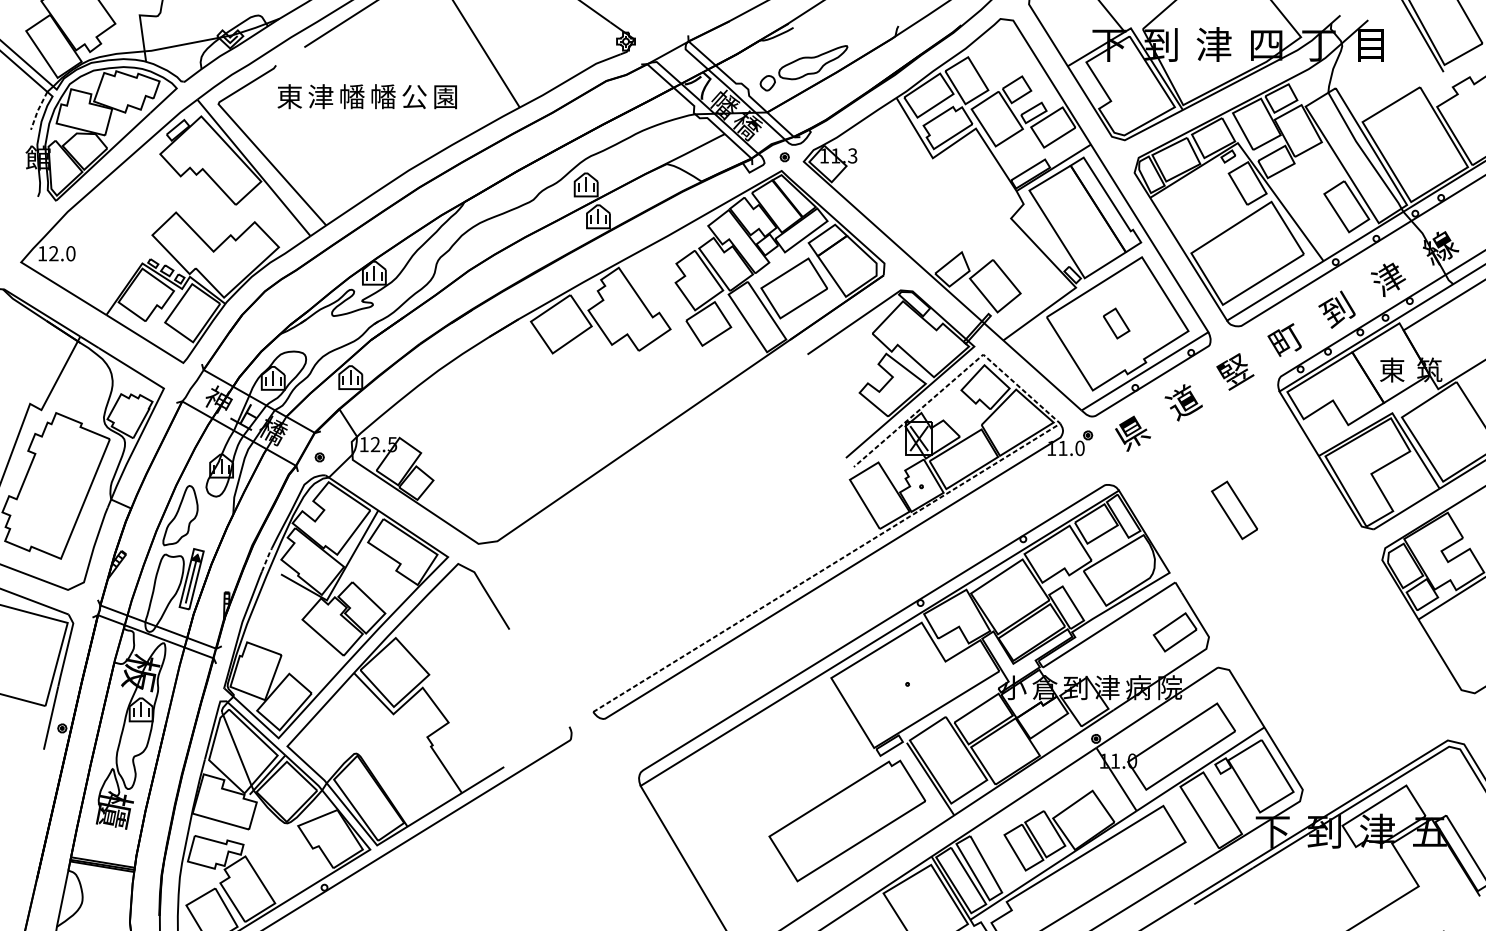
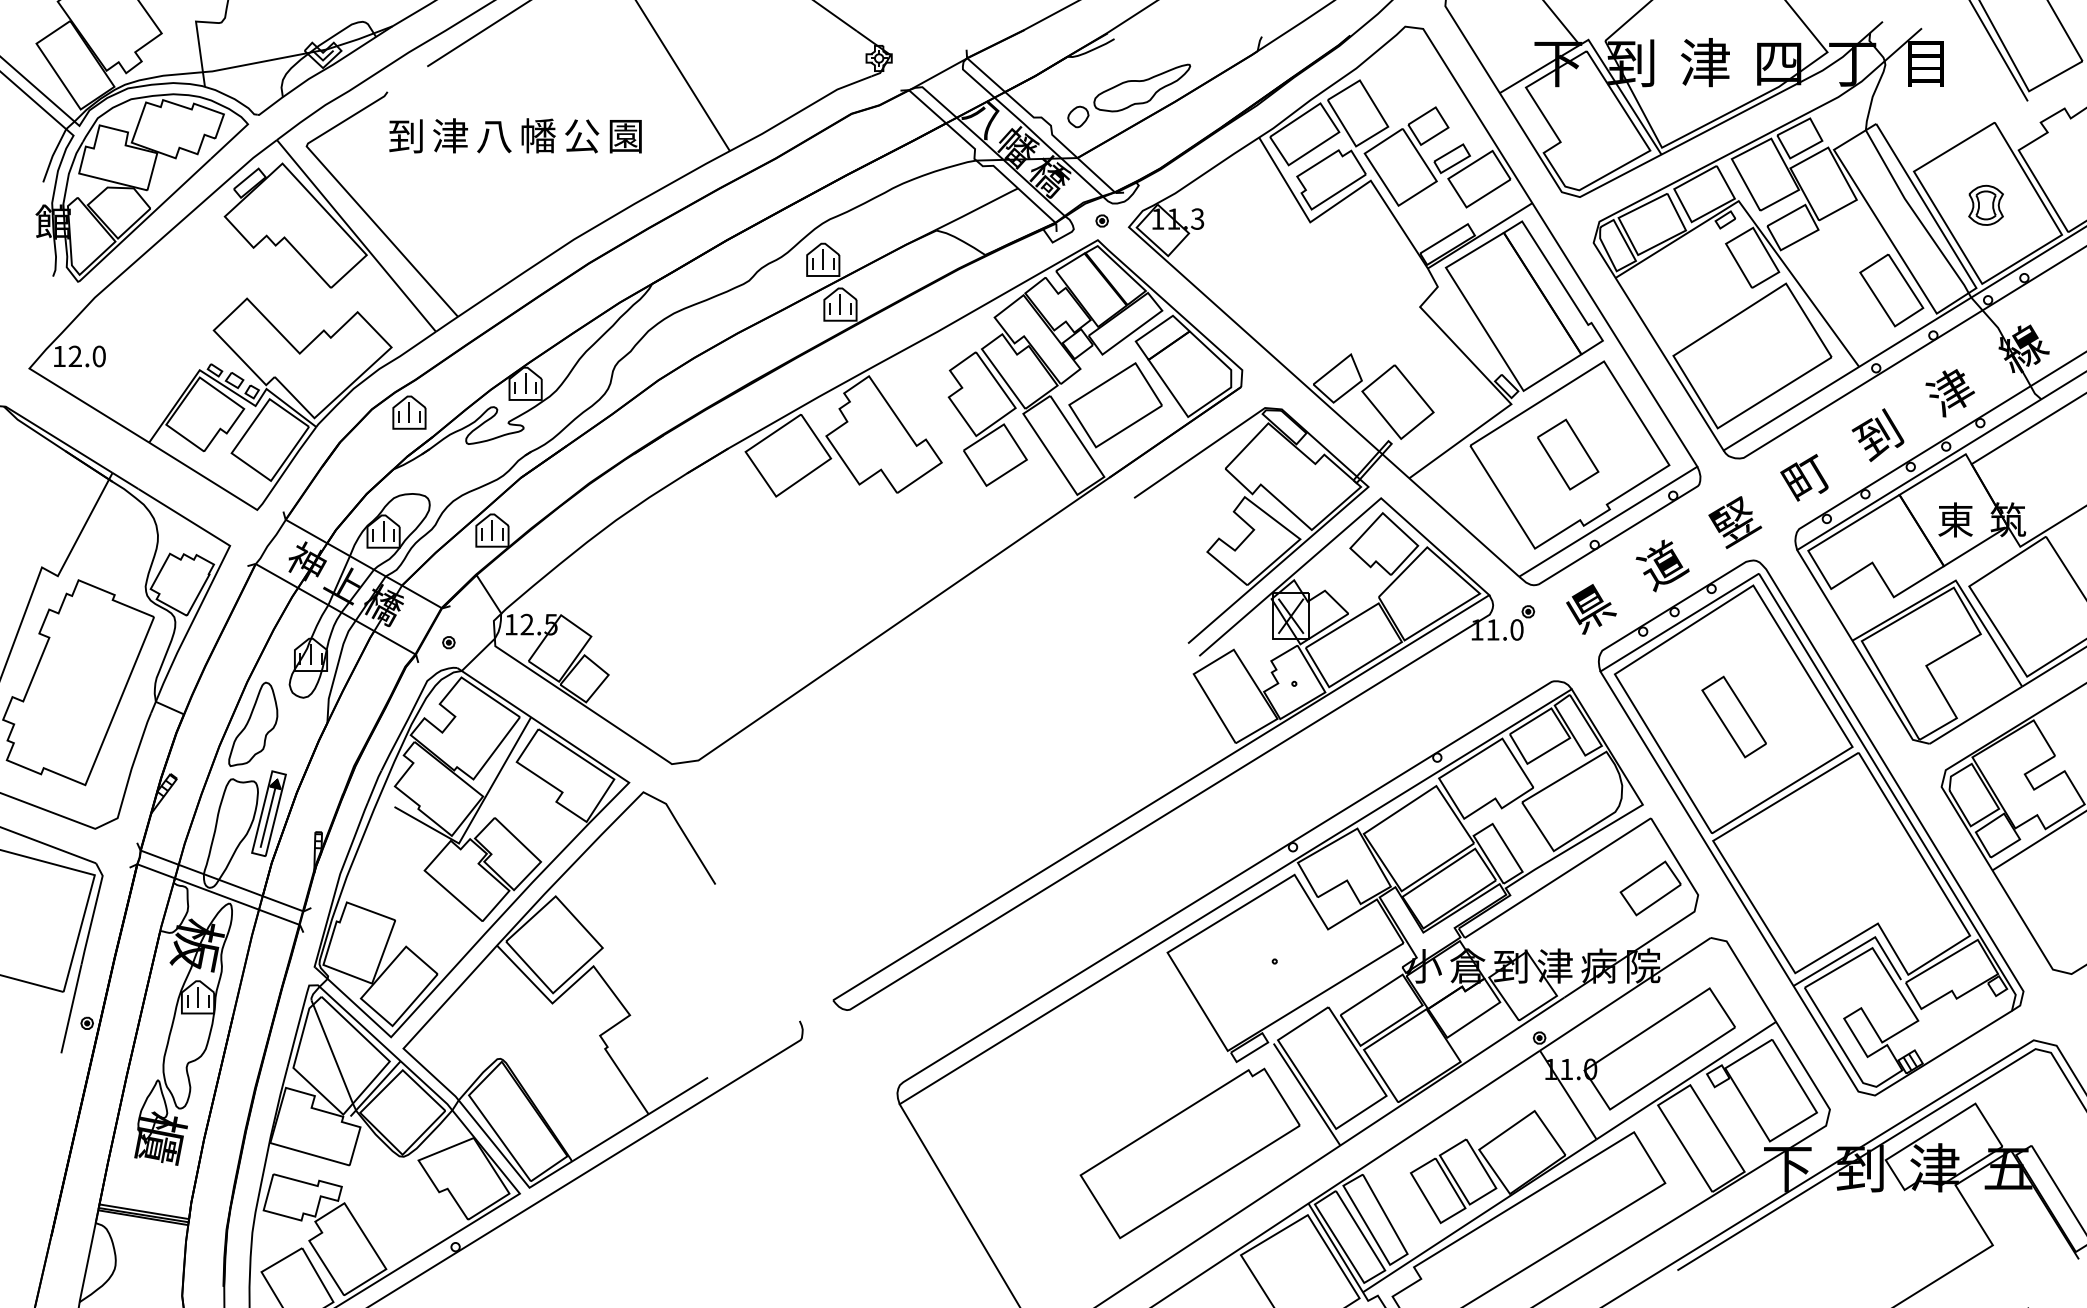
text: (289, 96) -> (406, 135), 東 -> 到
text: (352, 96) -> (494, 135), 幡 -> 八
line: (37, 111) -> (52, 156), dashed -> solid
part: (1413, 145) -> (1985, 204), added
part: (291, 293) -> (409, 412), added
part: (1116, 323) -> (1568, 454), size x1.67
line: (945, 495) -> (1327, 695), dashed -> solid
line: (266, 559) -> (374, 785), dashed -> solid
part: (1289, 588) -> (1811, 827), added

